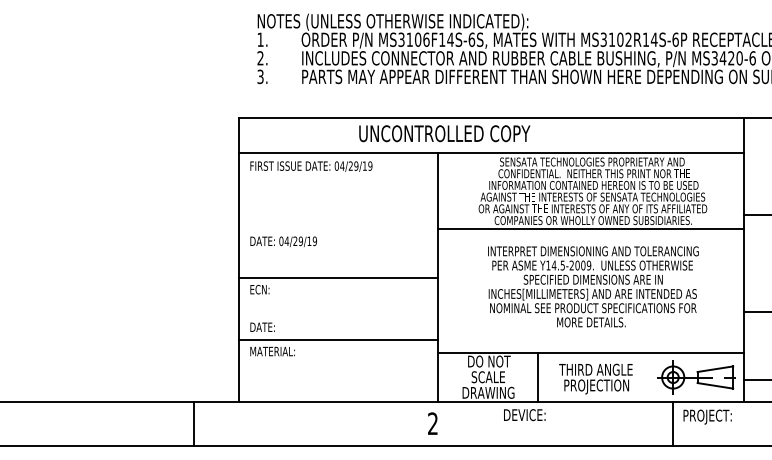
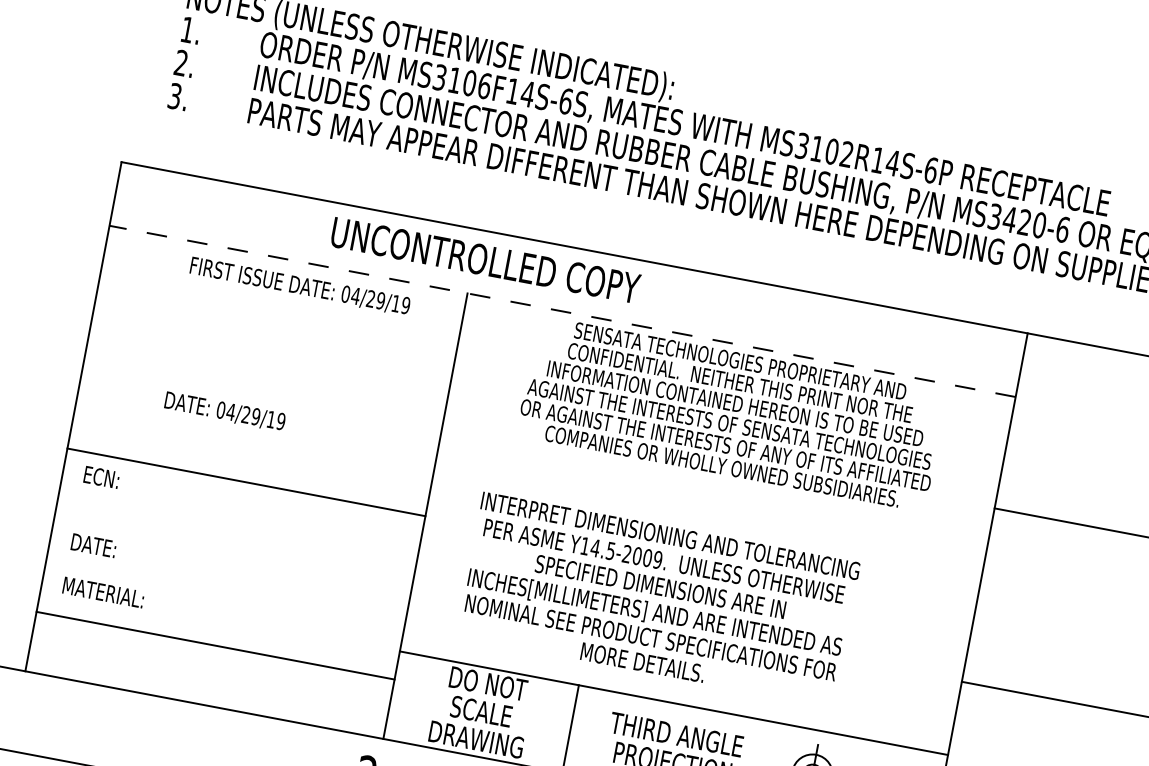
line: (491, 153) -> (562, 311), solid -> dashed
text: (311, 203) -> (287, 352), moved
line: (591, 228) -> (716, 480), removed
text: (593, 286) -> (658, 599), moved
line: (338, 339) -> (215, 645), moved

